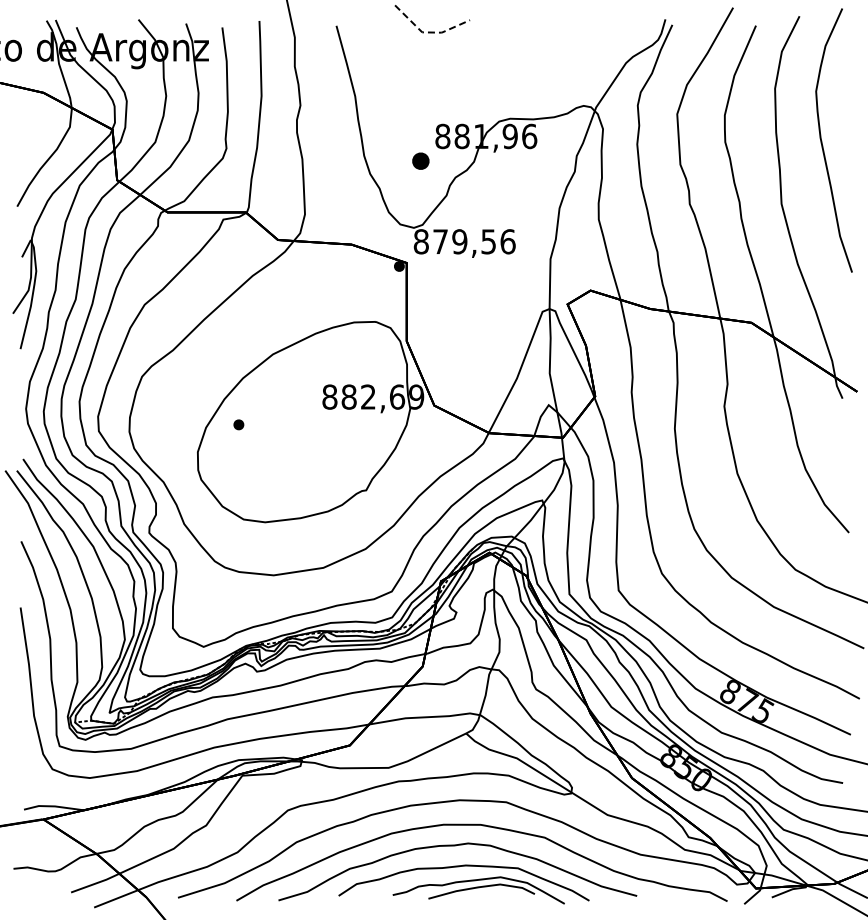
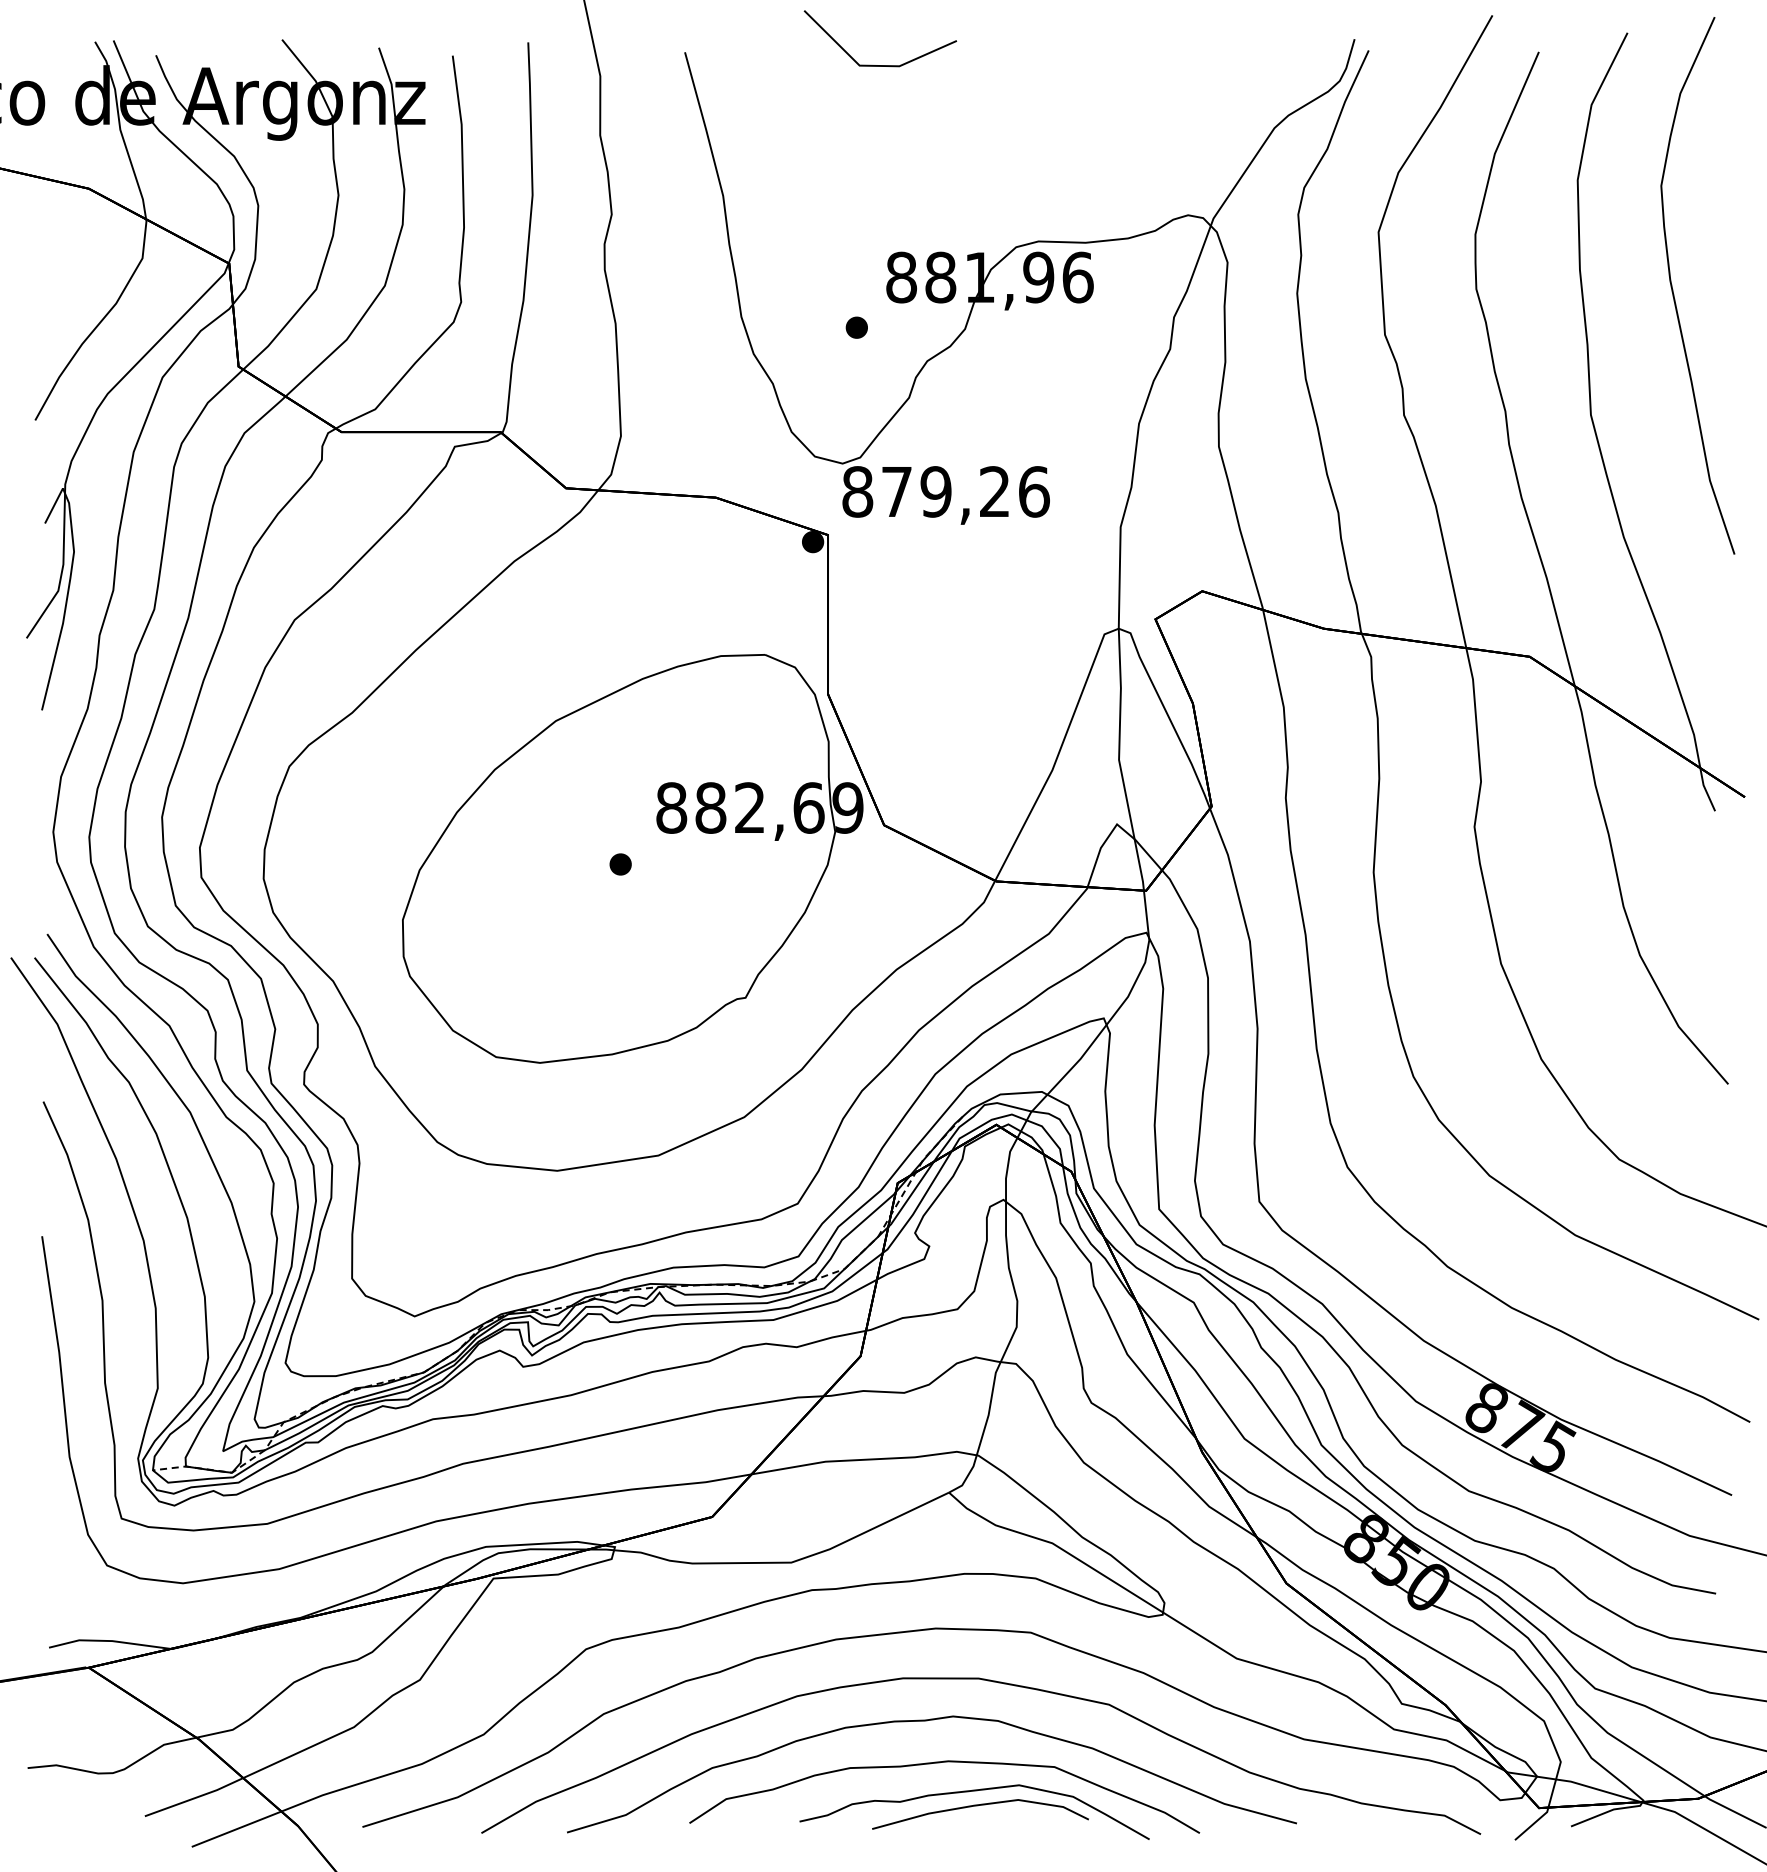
line: (428, 32) -> (872, 65), dashed -> solid
part: (420, 160) -> (856, 326), size x0.62
text: (488, 241) -> (994, 491), 879,56 -> 879,26
part: (238, 424) -> (619, 863), moved

